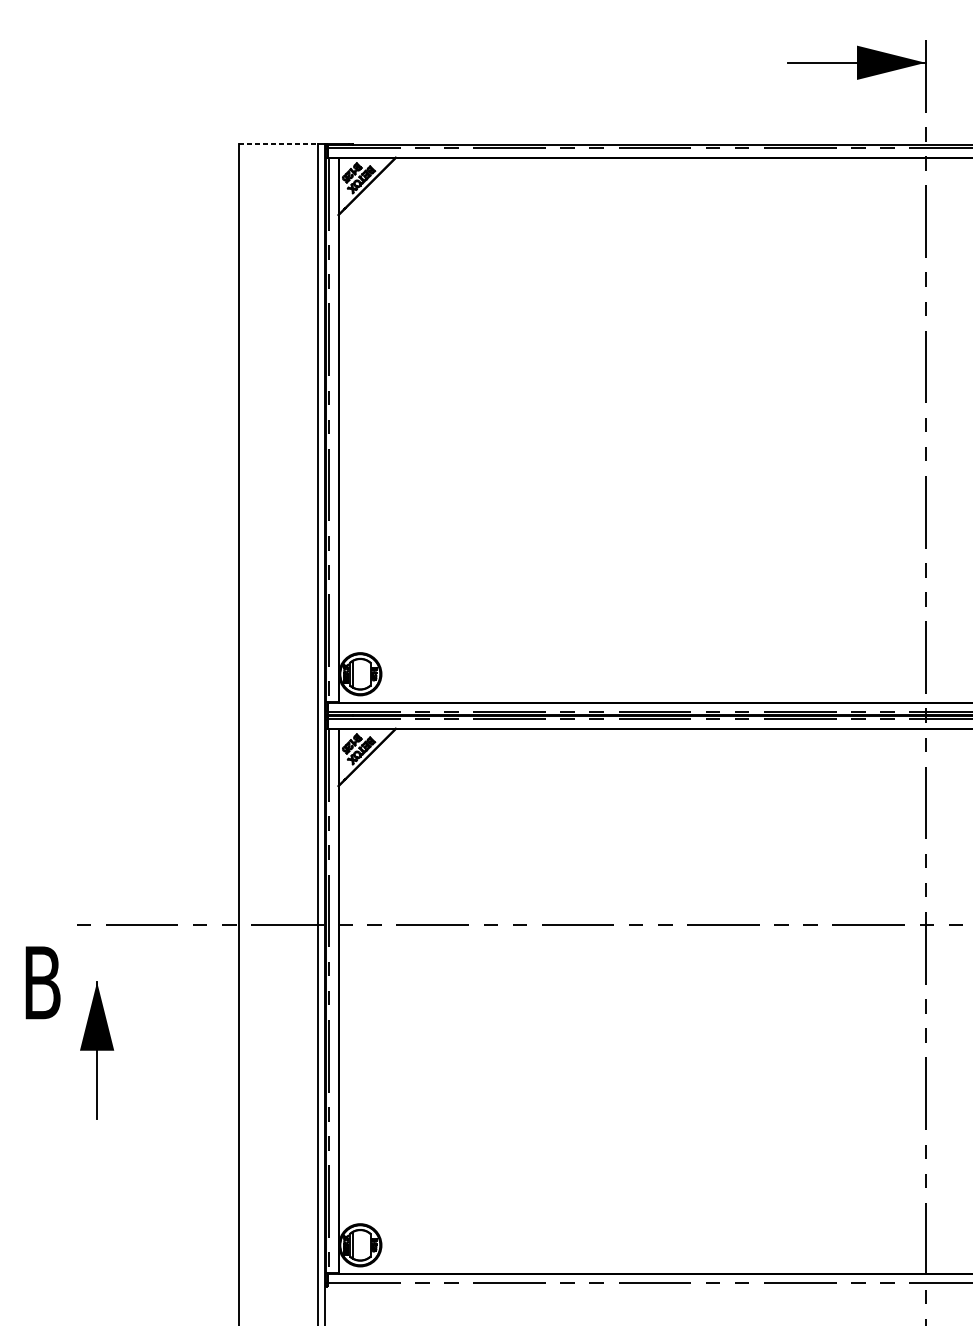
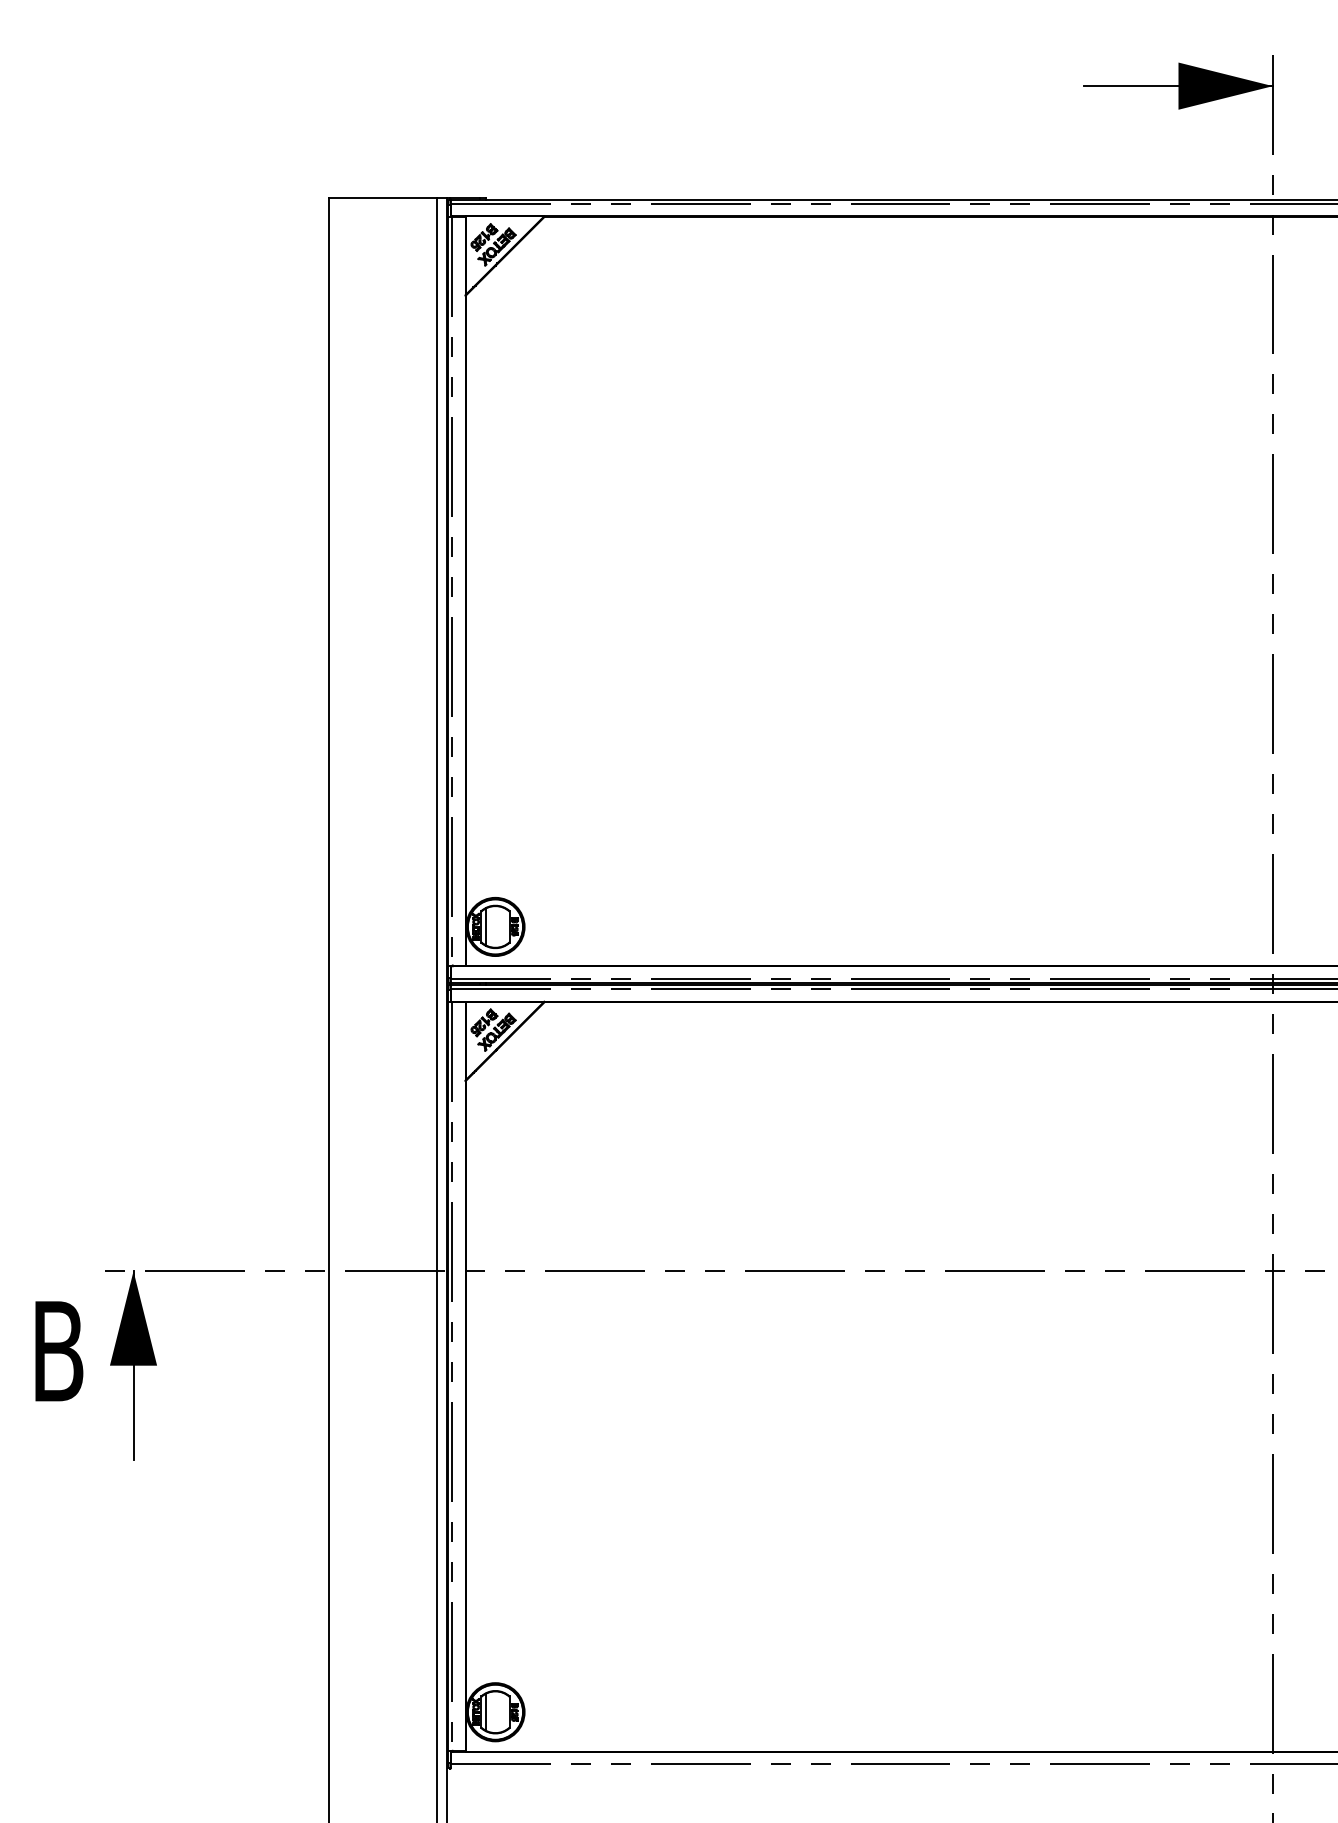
line: (278, 143) -> (383, 197), dashed -> solid
part: (97, 1050) -> (133, 1365), moved

